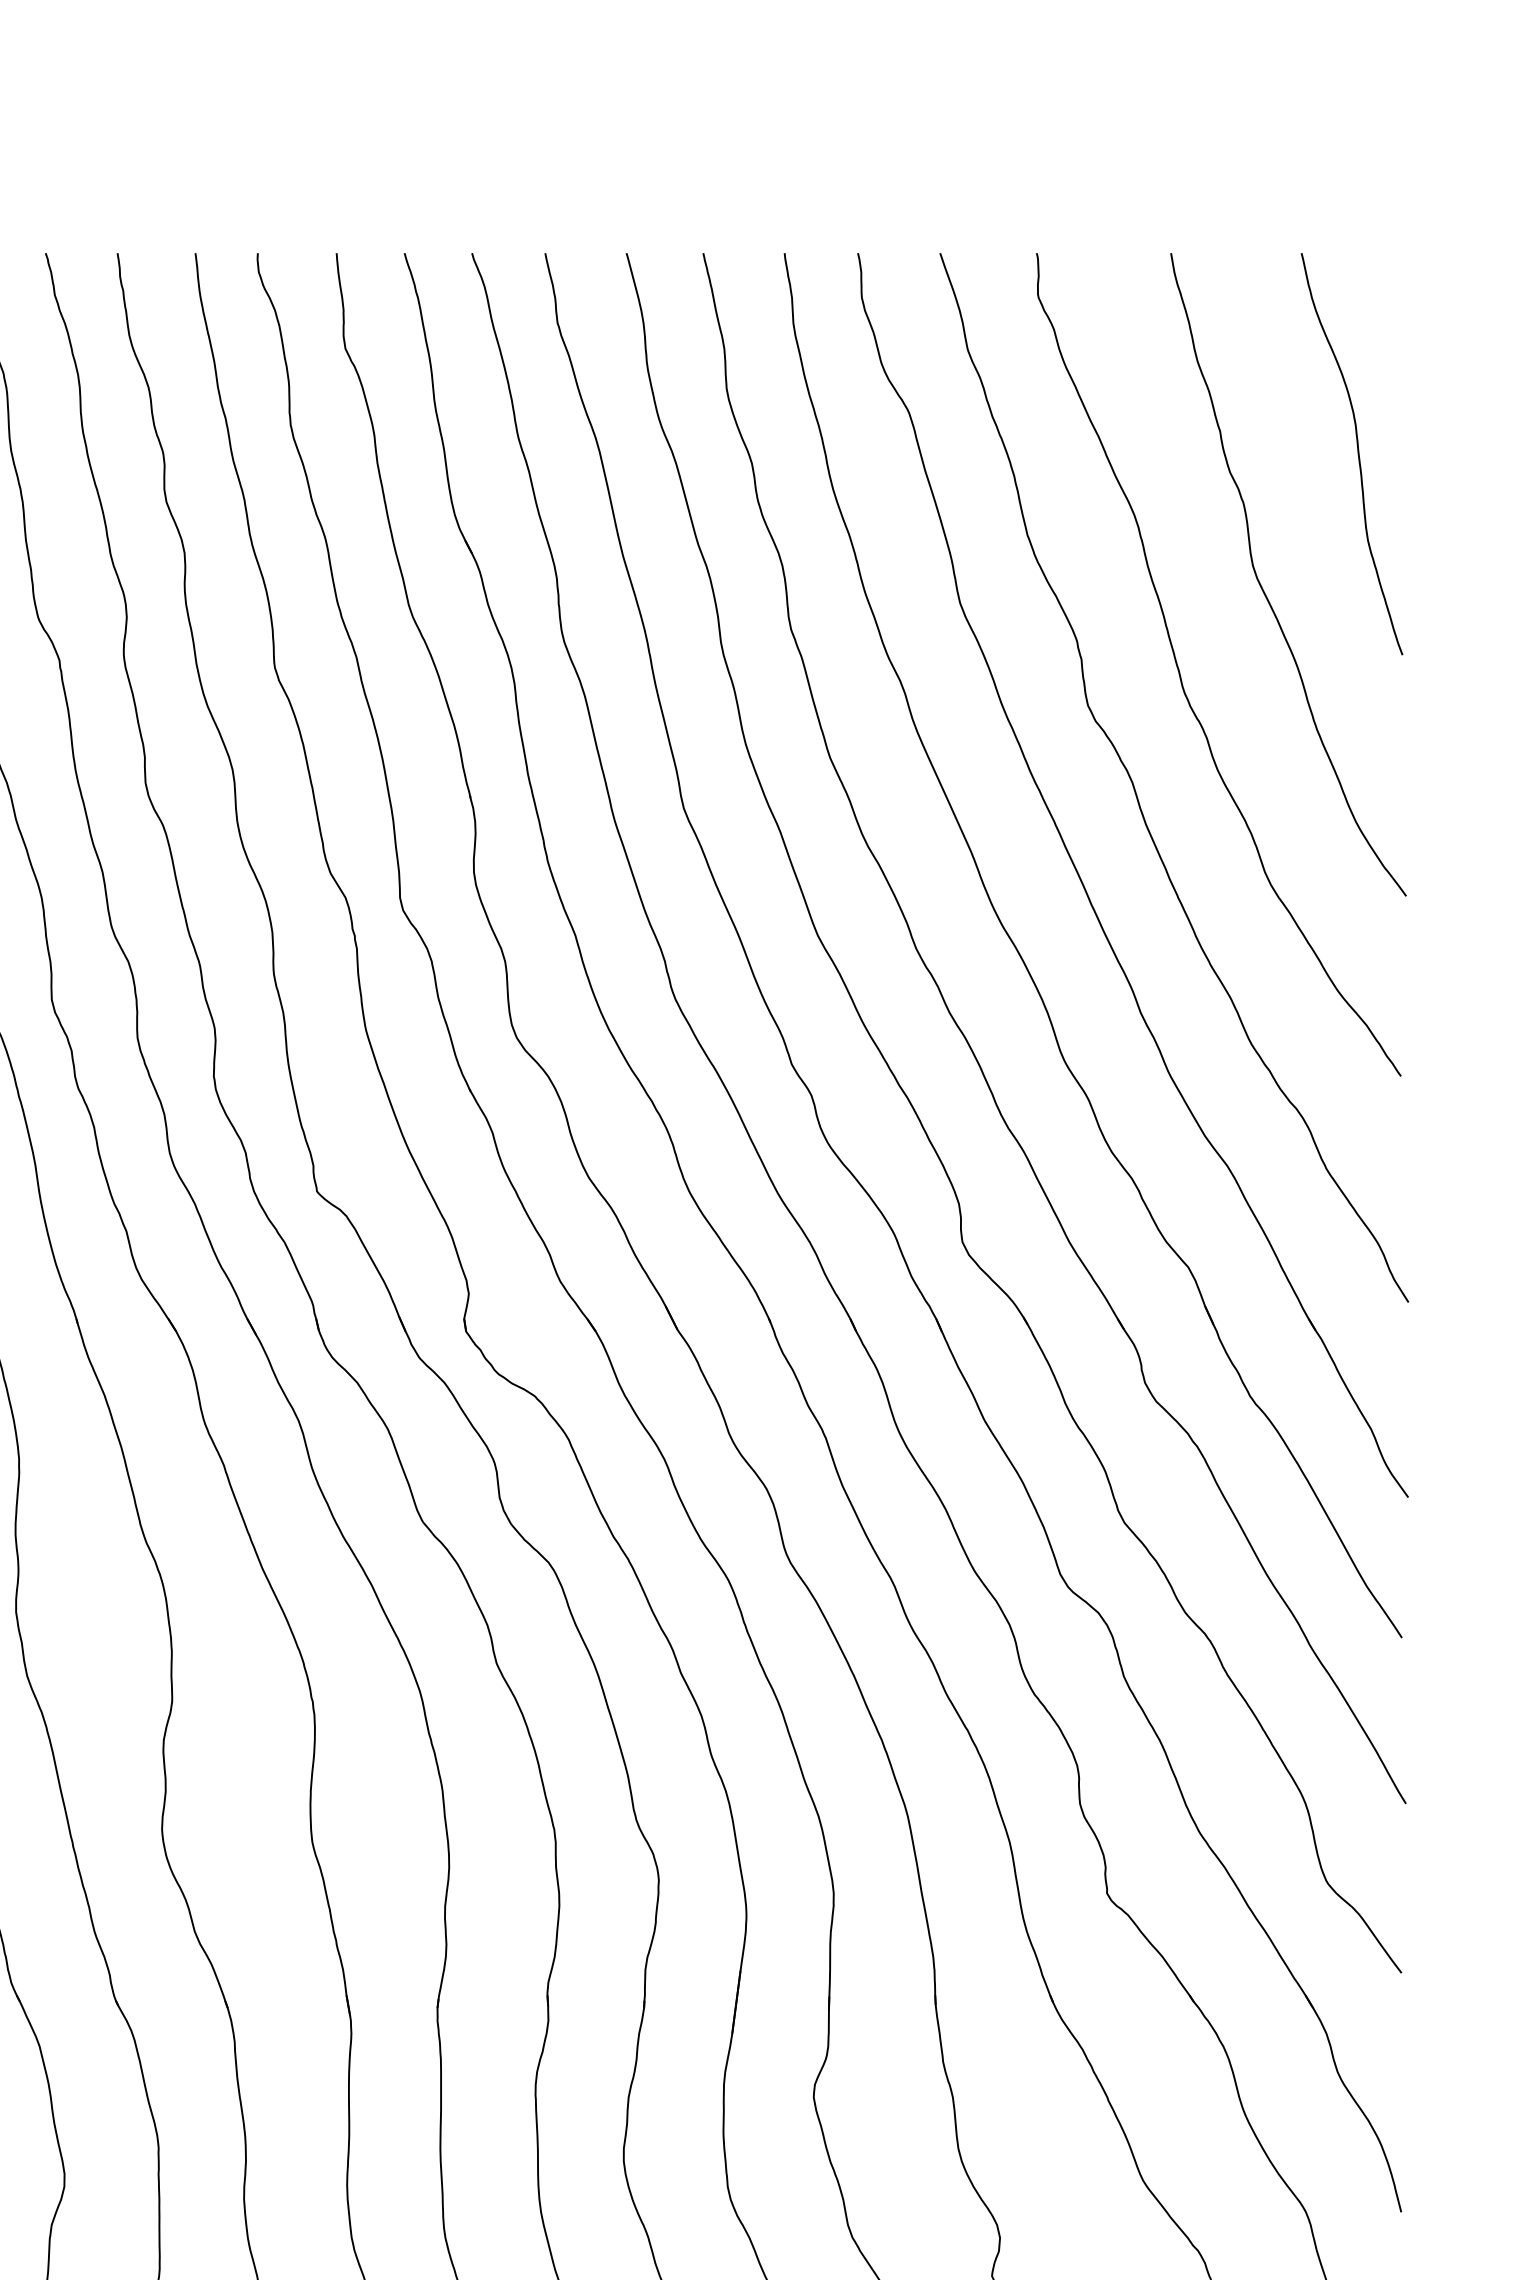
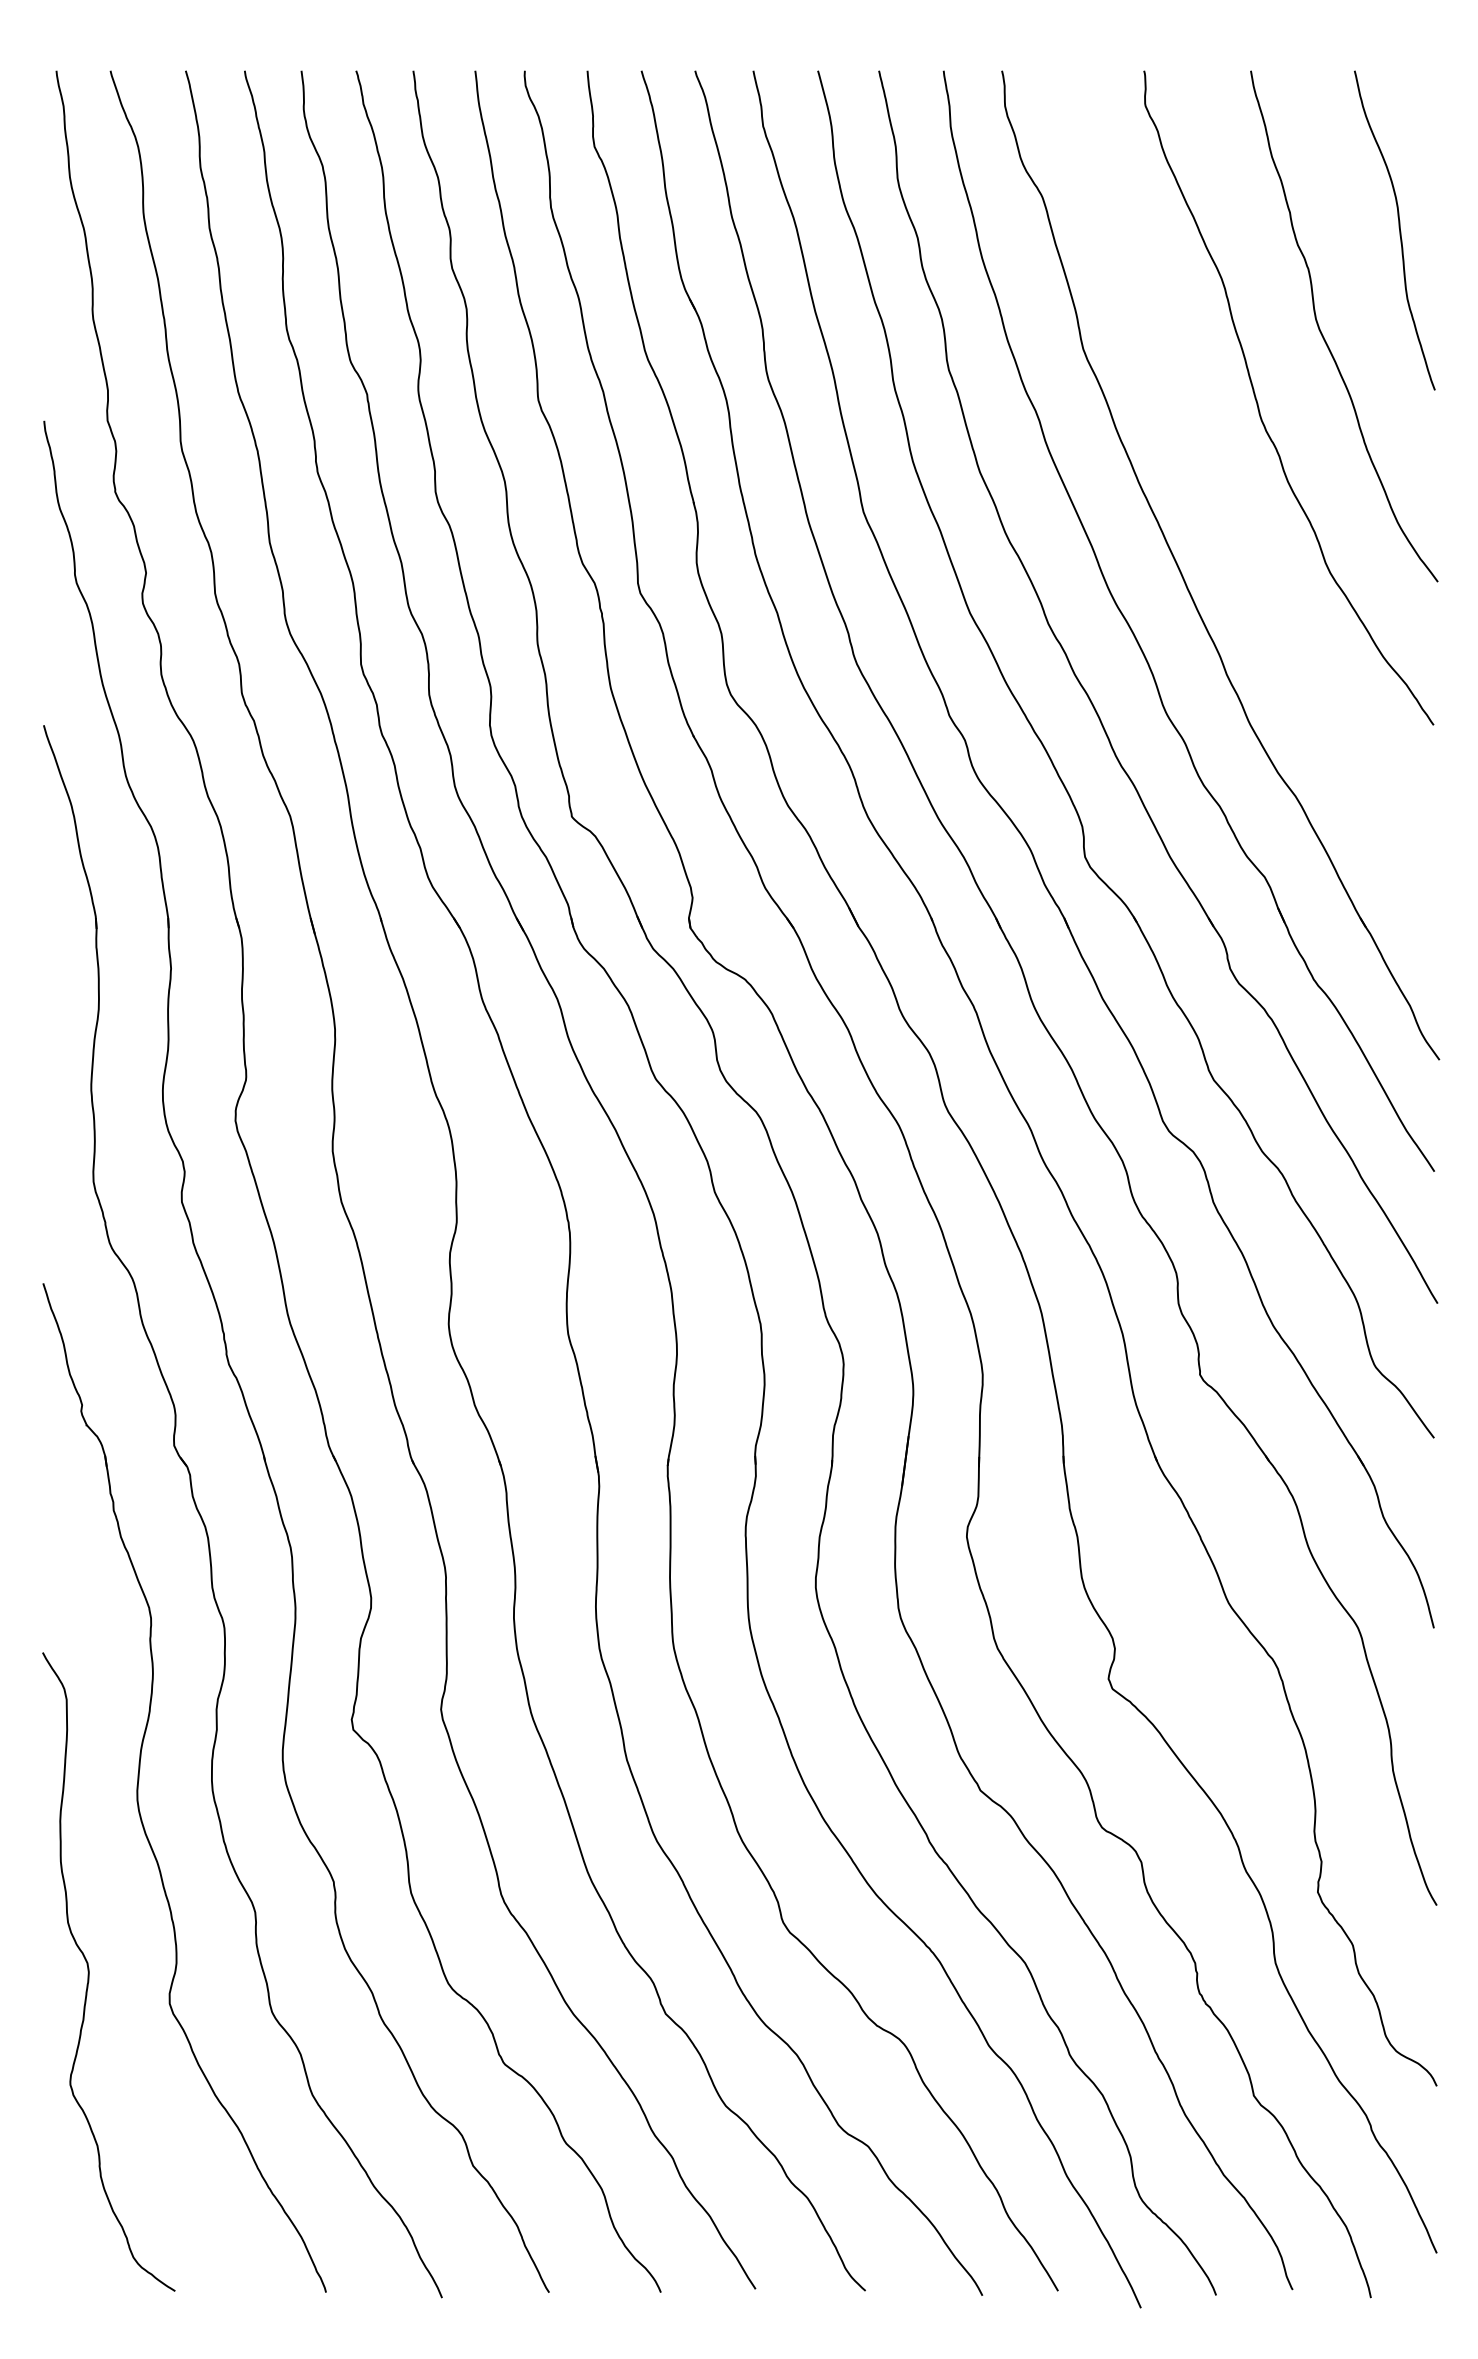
curve: (1136, 791) -> (1223, 498), removed

